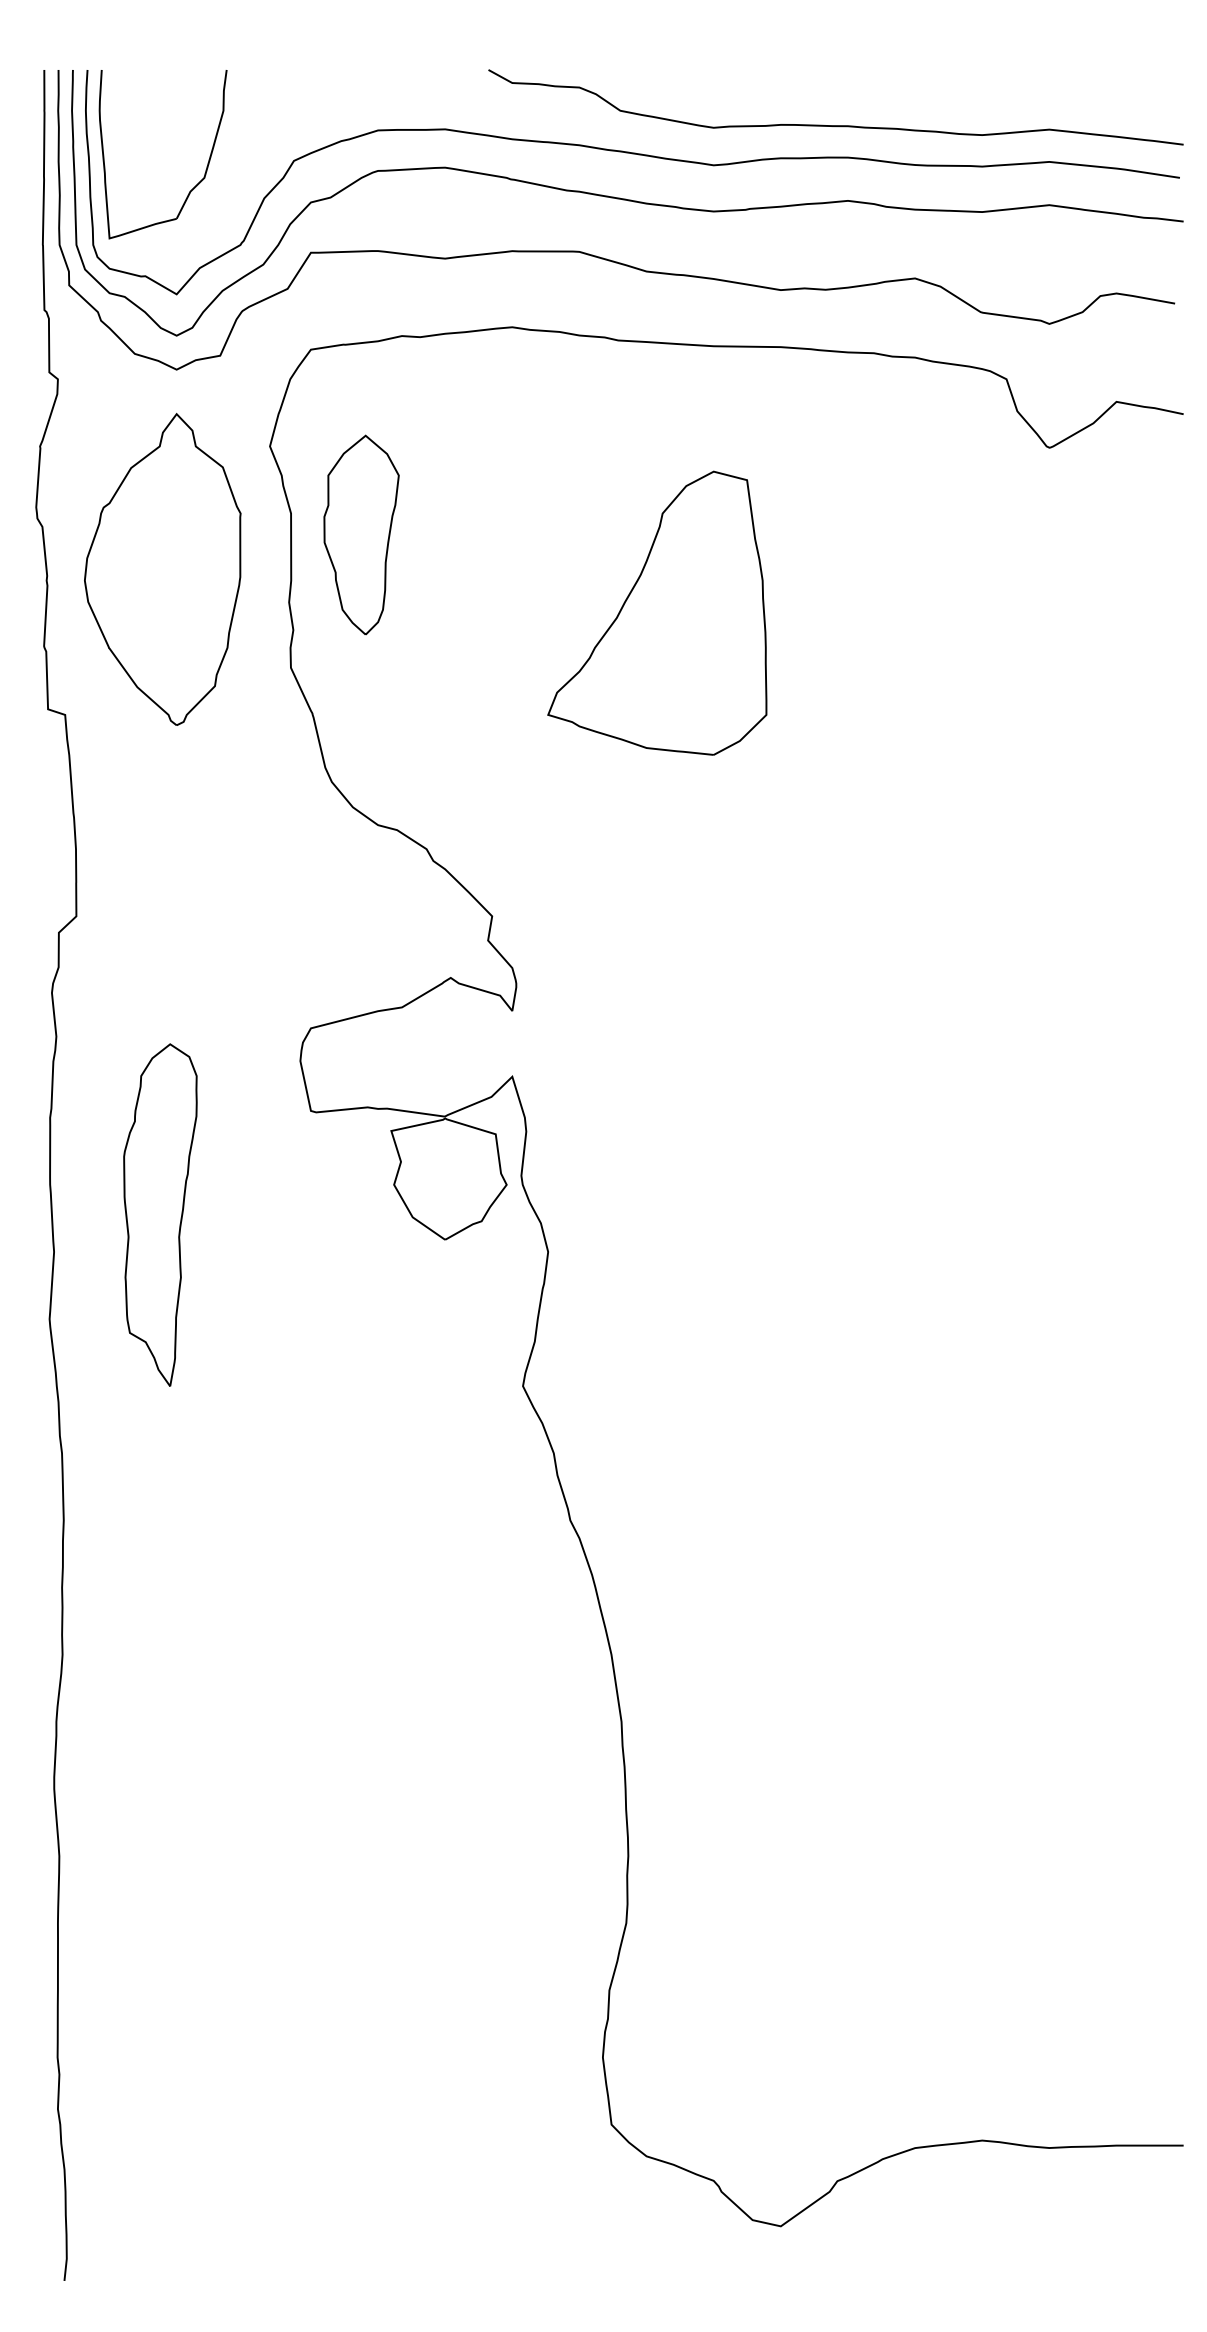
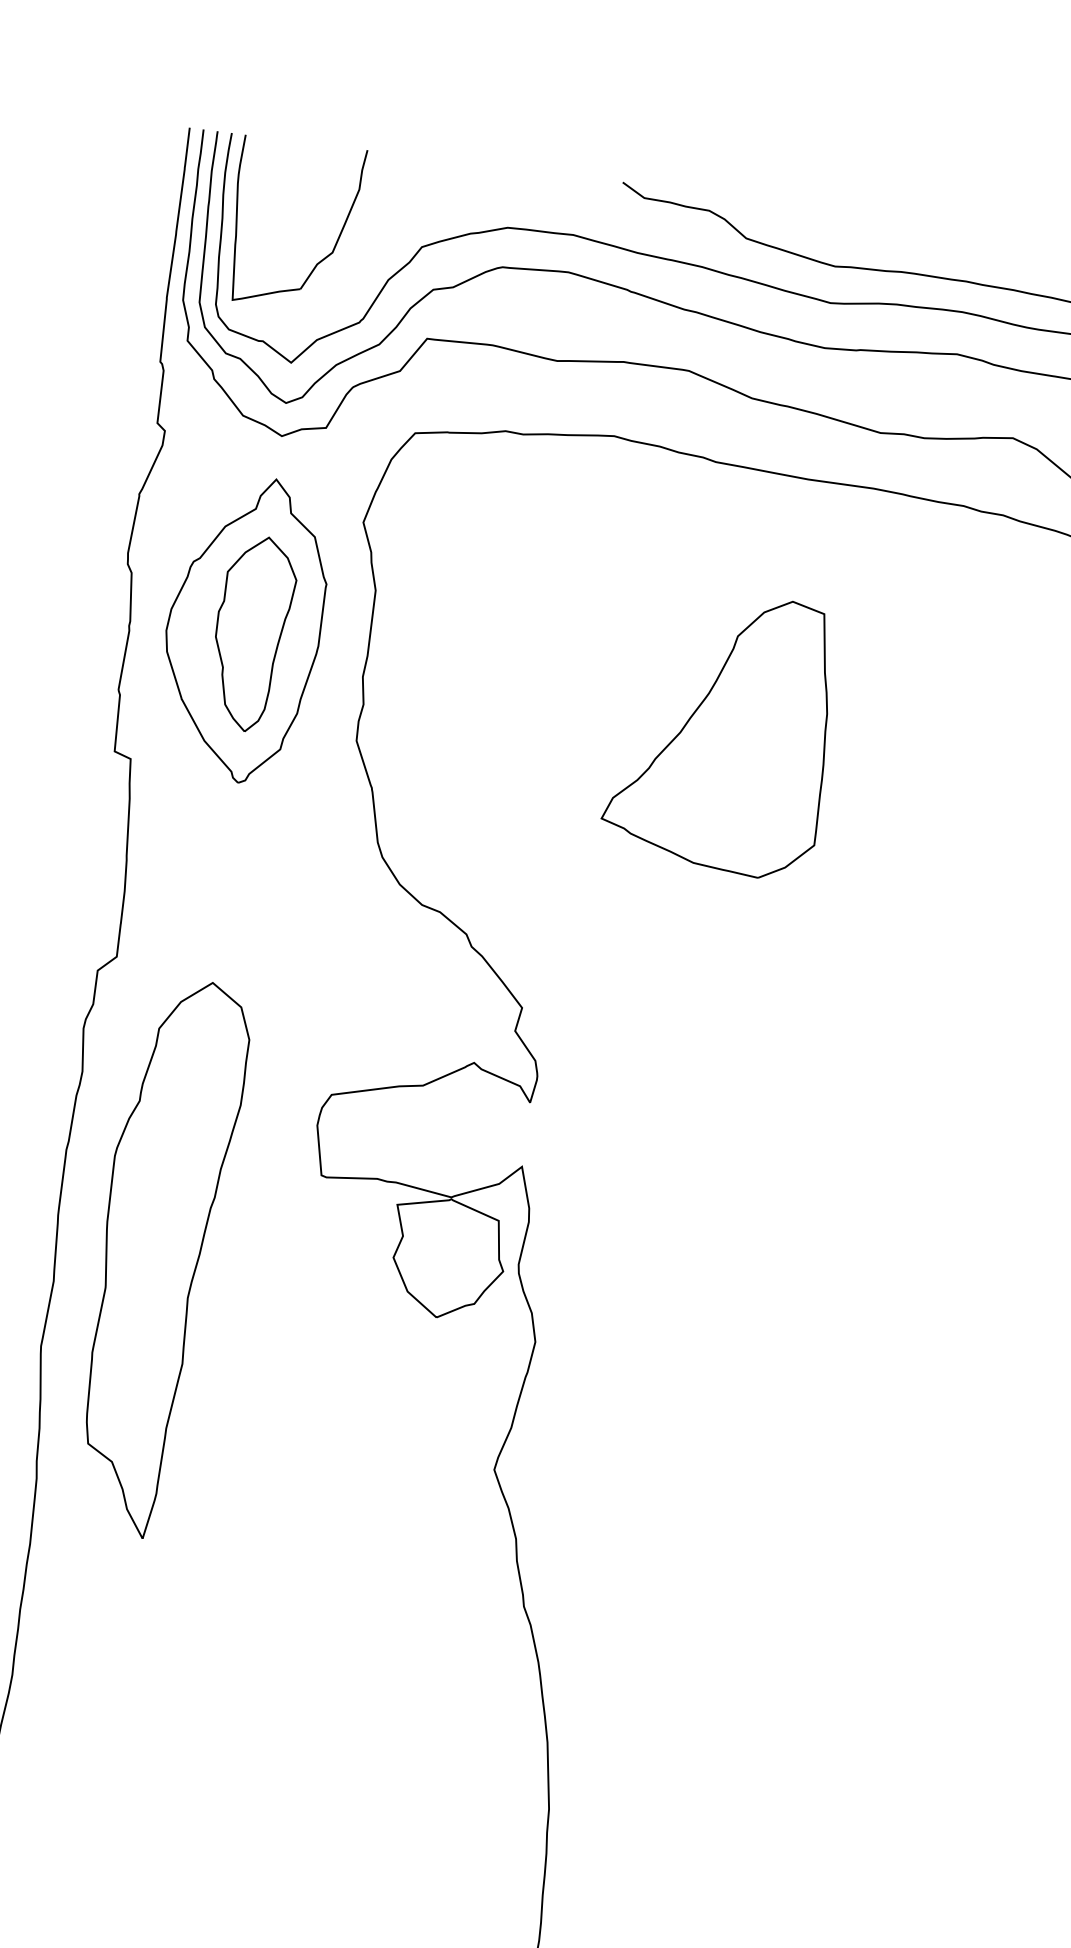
part: (361, 534) -> (252, 633), moved
part: (160, 1214) -> (162, 1257), size x1.67

